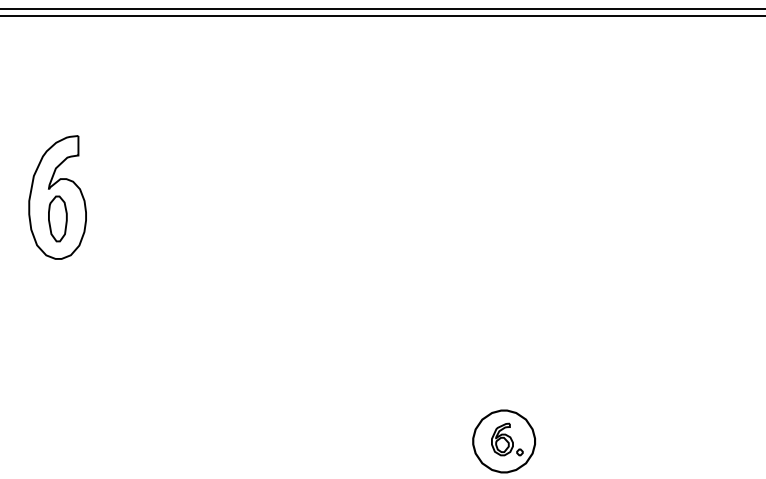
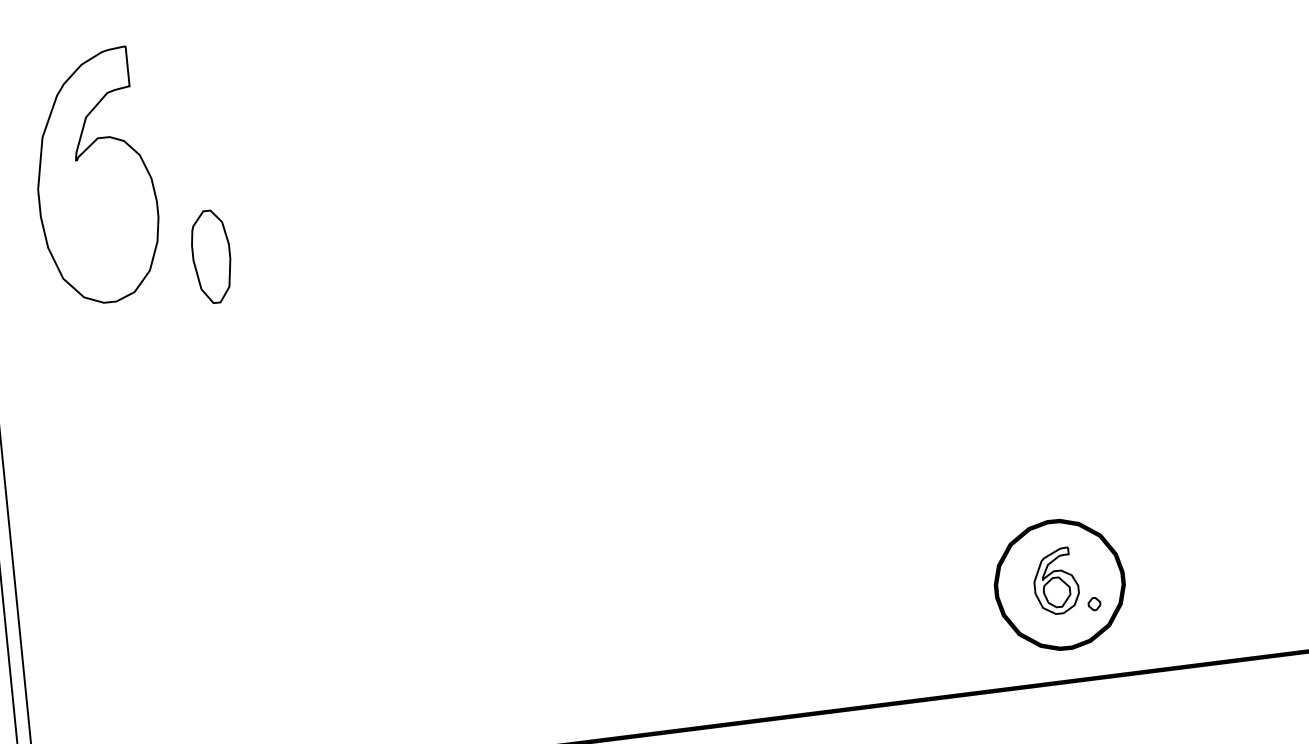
part: (57, 218) -> (210, 256), moved

